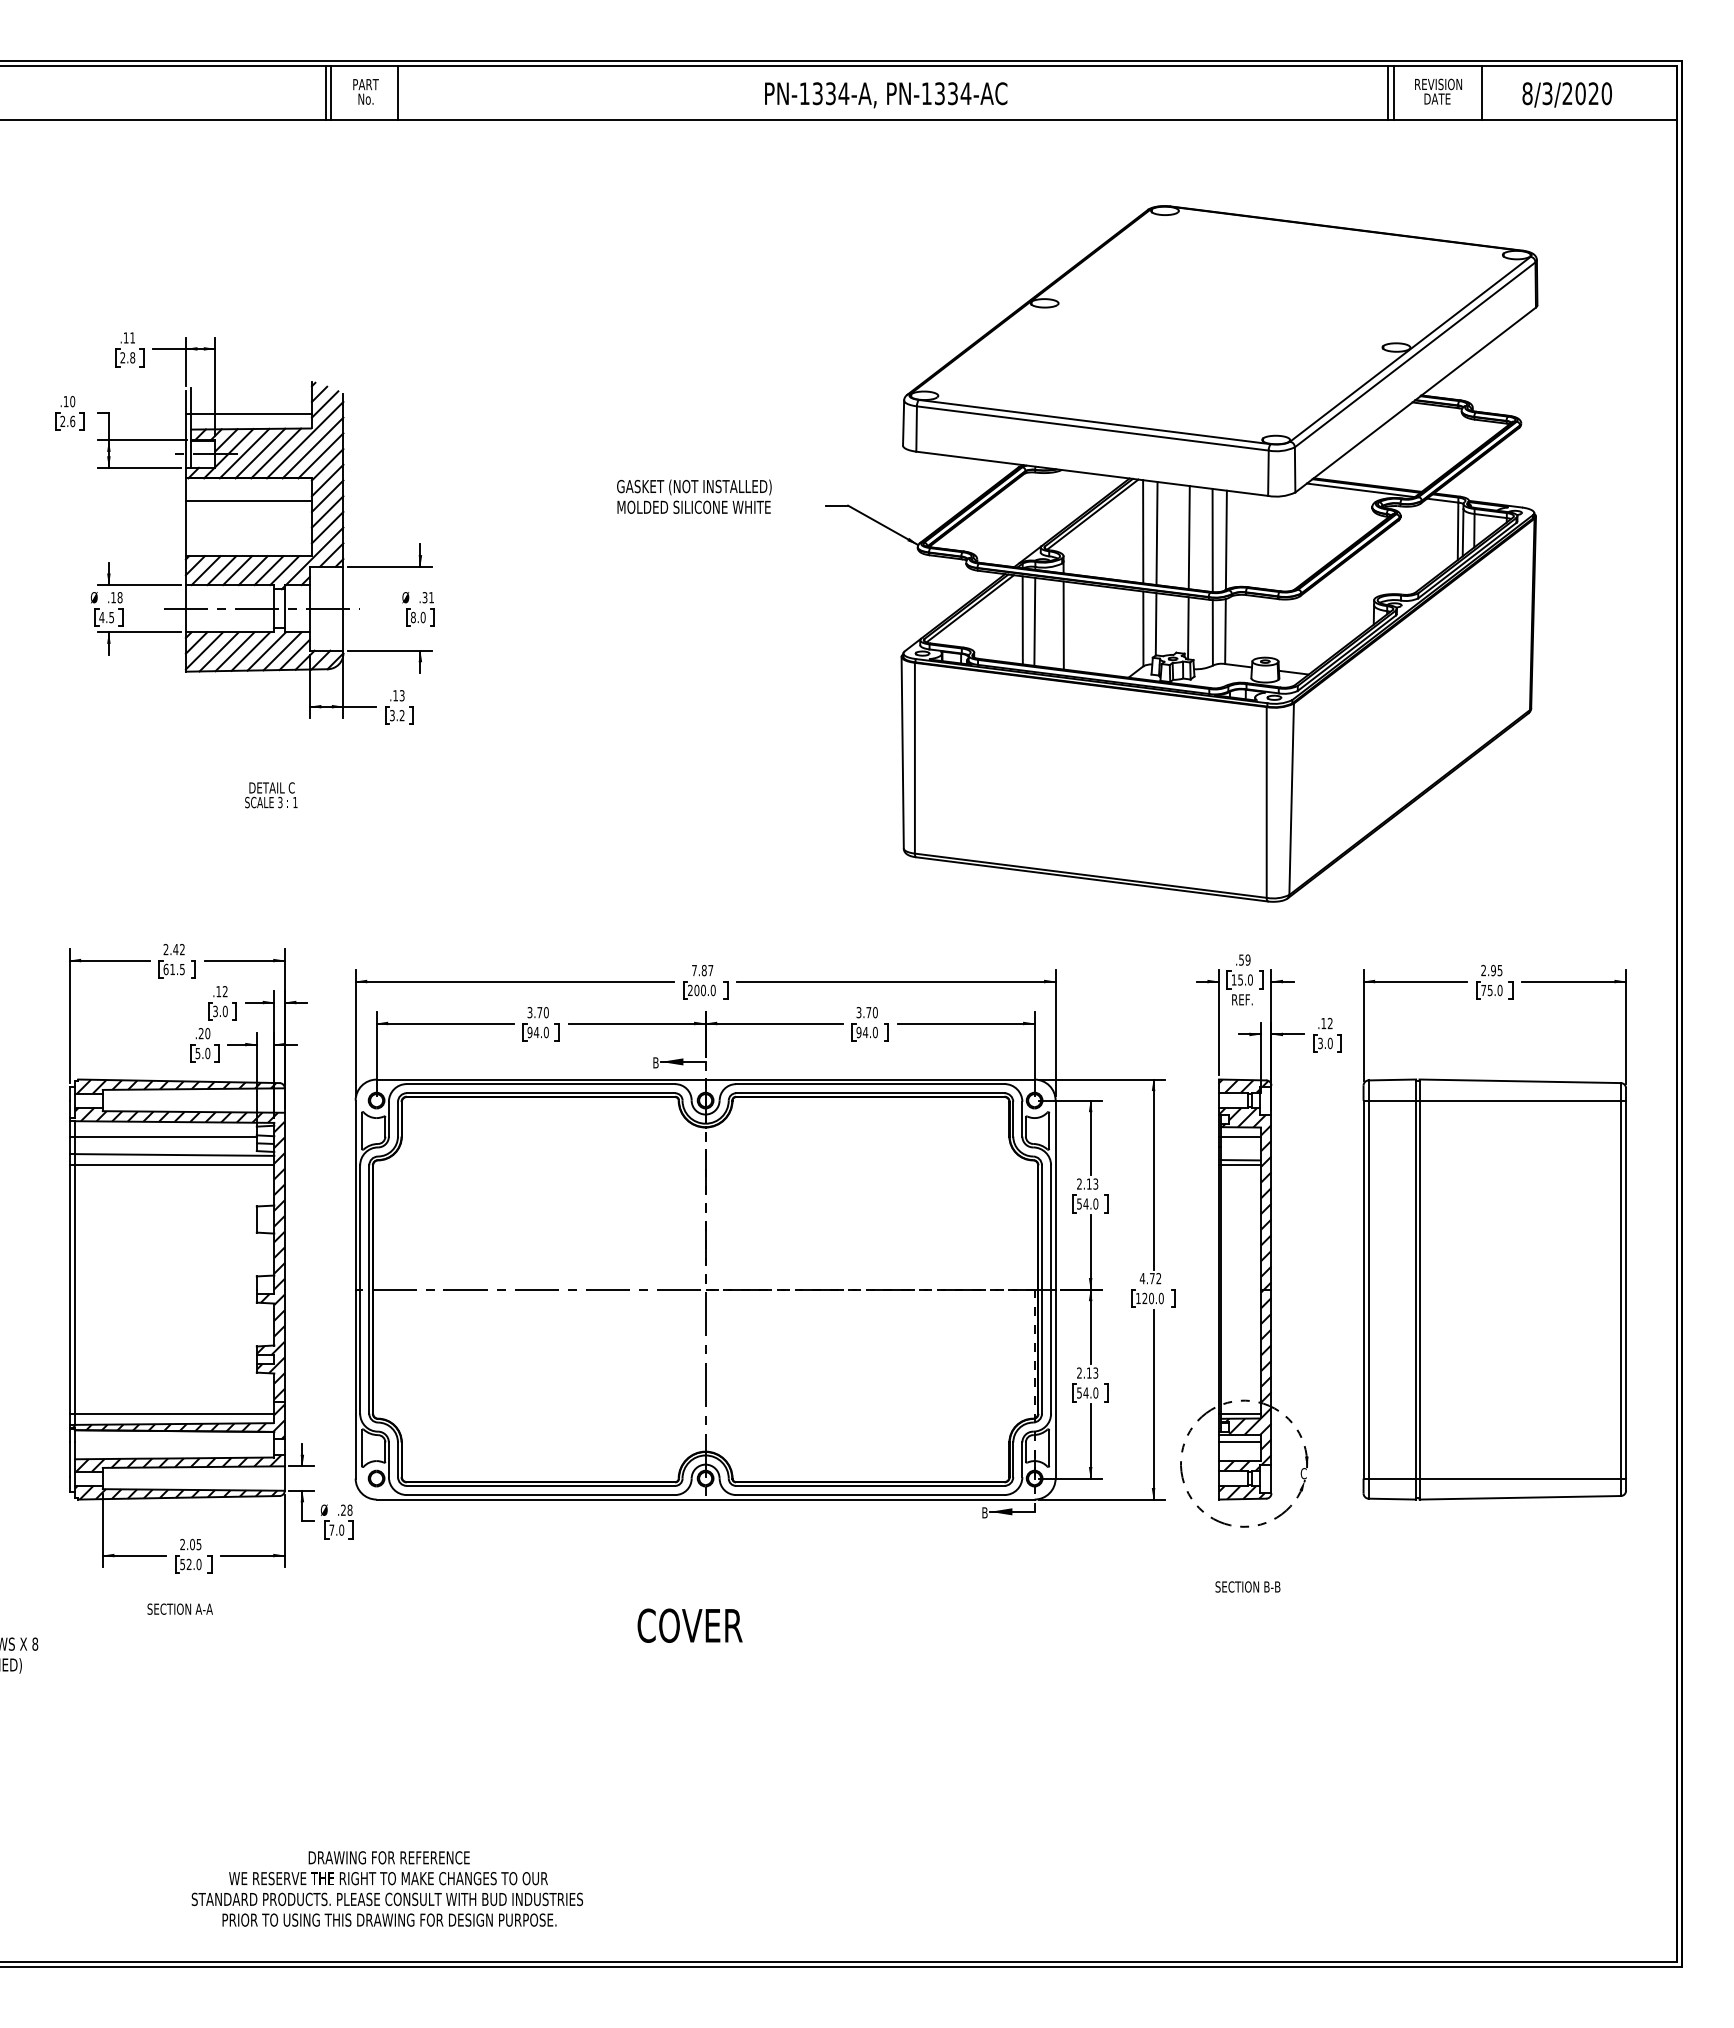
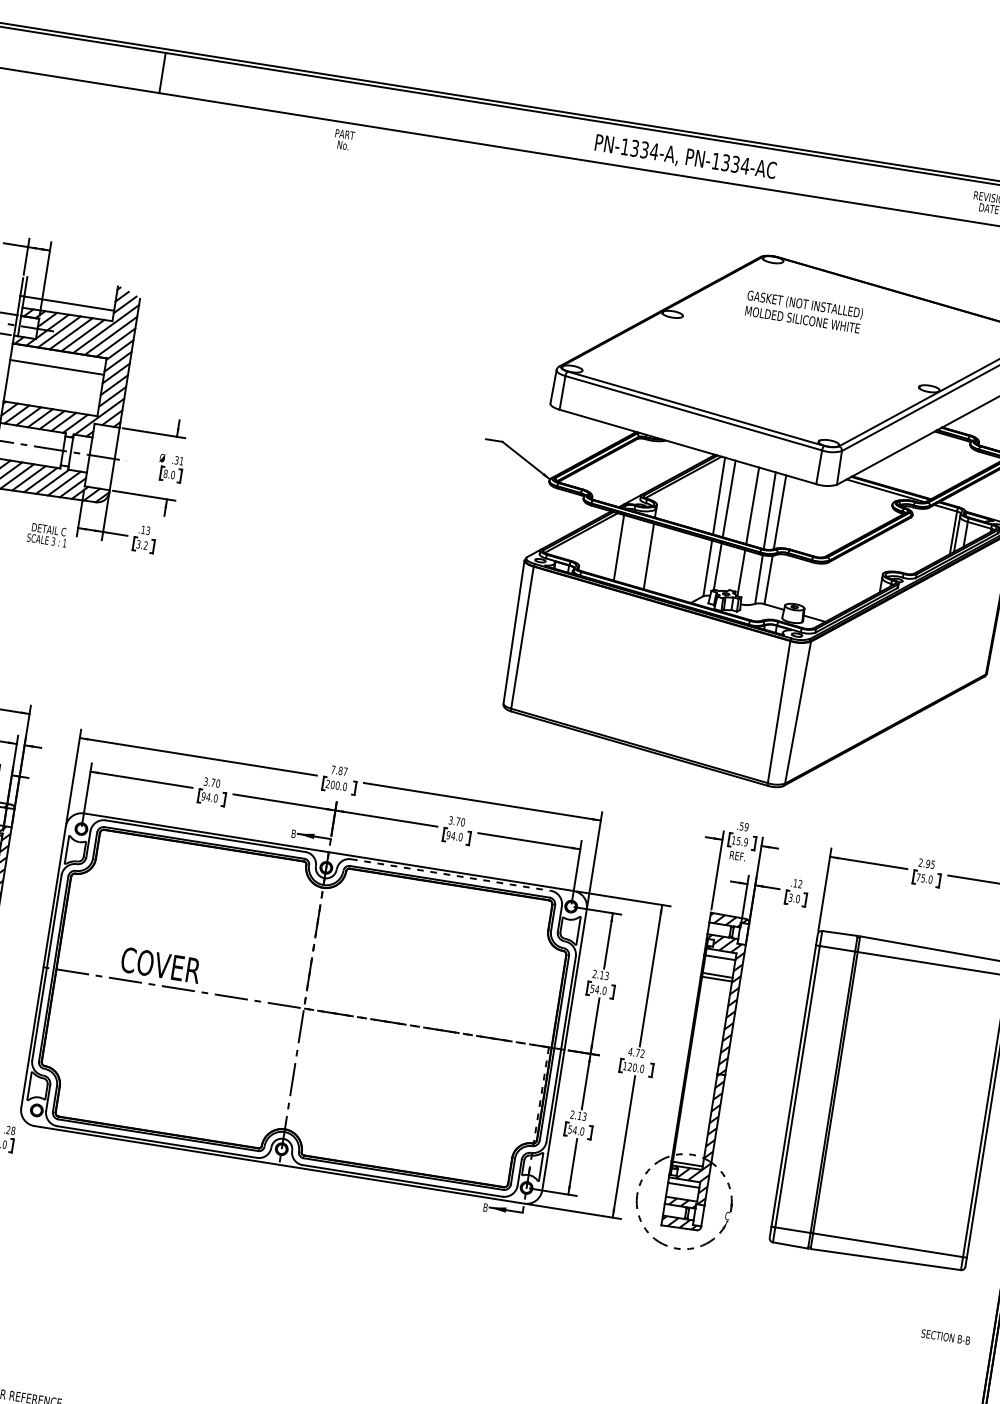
text: (365, 91) -> (343, 139), moved
line: (331, 92) -> (166, 73), removed
line: (398, 92) -> (216, 81), removed
line: (1387, 92) -> (952, 197), removed
line: (1393, 92) -> (957, 198), removed
text: (886, 95) -> (685, 157), moved
text: (694, 496) -> (804, 311), moved
line: (1034, 621) -> (627, 550), removed
text: (271, 795) -> (47, 535), moved
text: (1250, 979) -> (746, 841), 15.0 -> 15.9
line: (870, 1084) -> (450, 875), solid -> dashed
text: (1247, 1586) -> (945, 1336), moved
text: (689, 1625) -> (160, 965), moved

